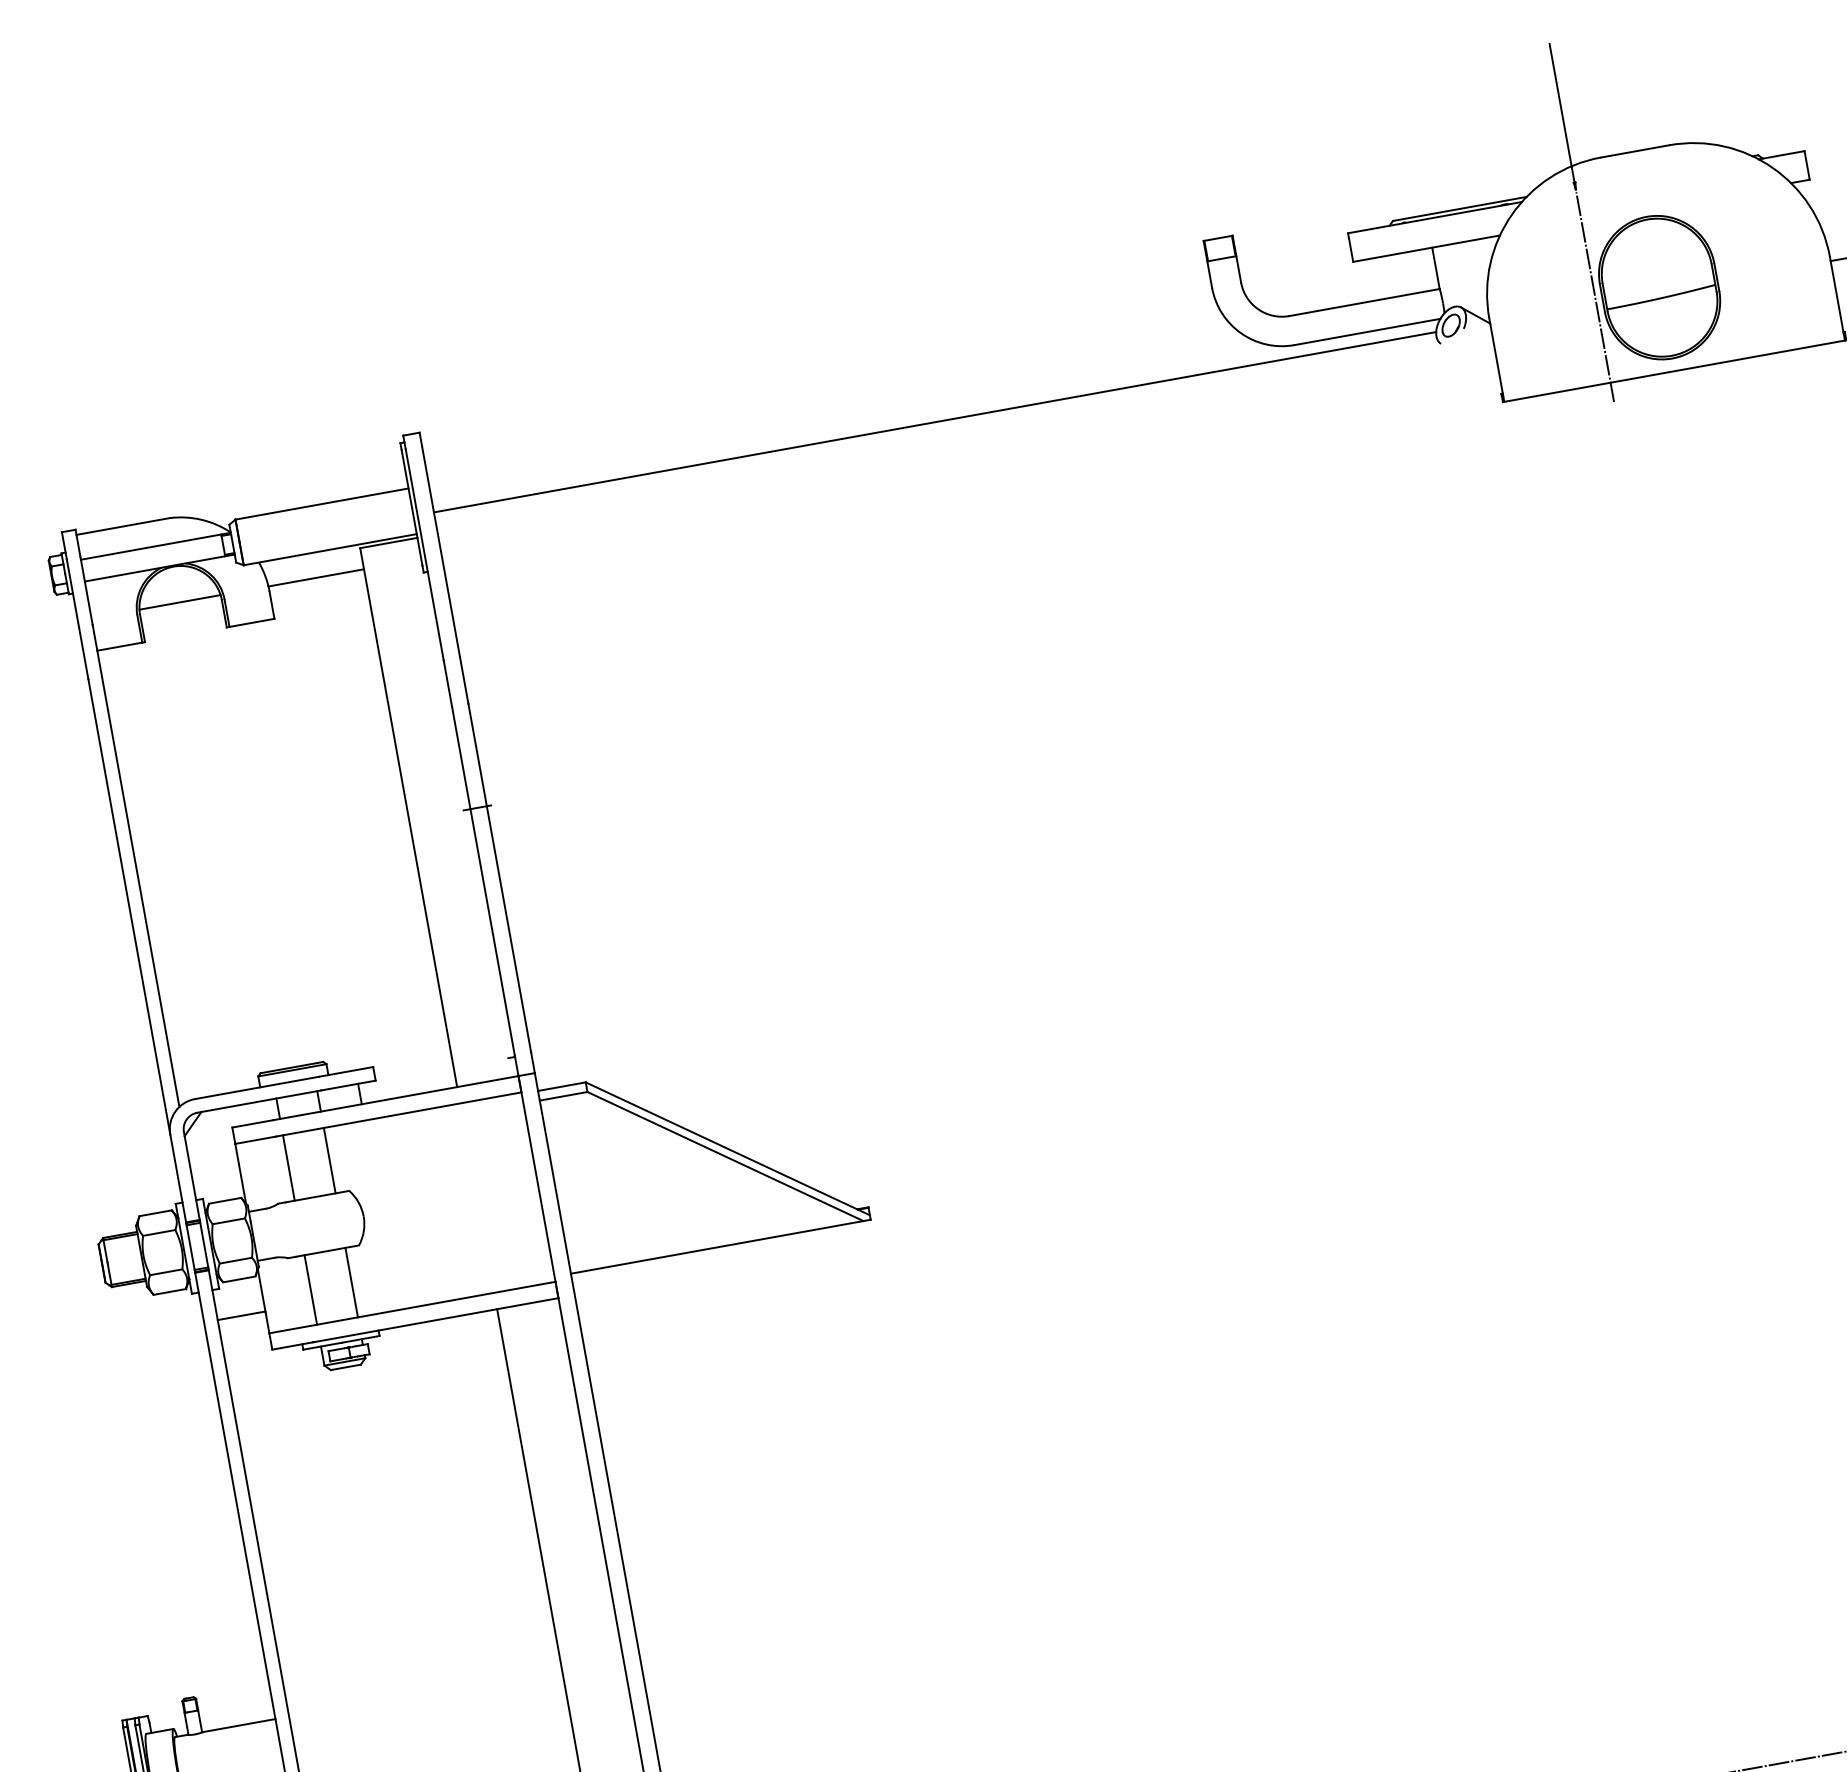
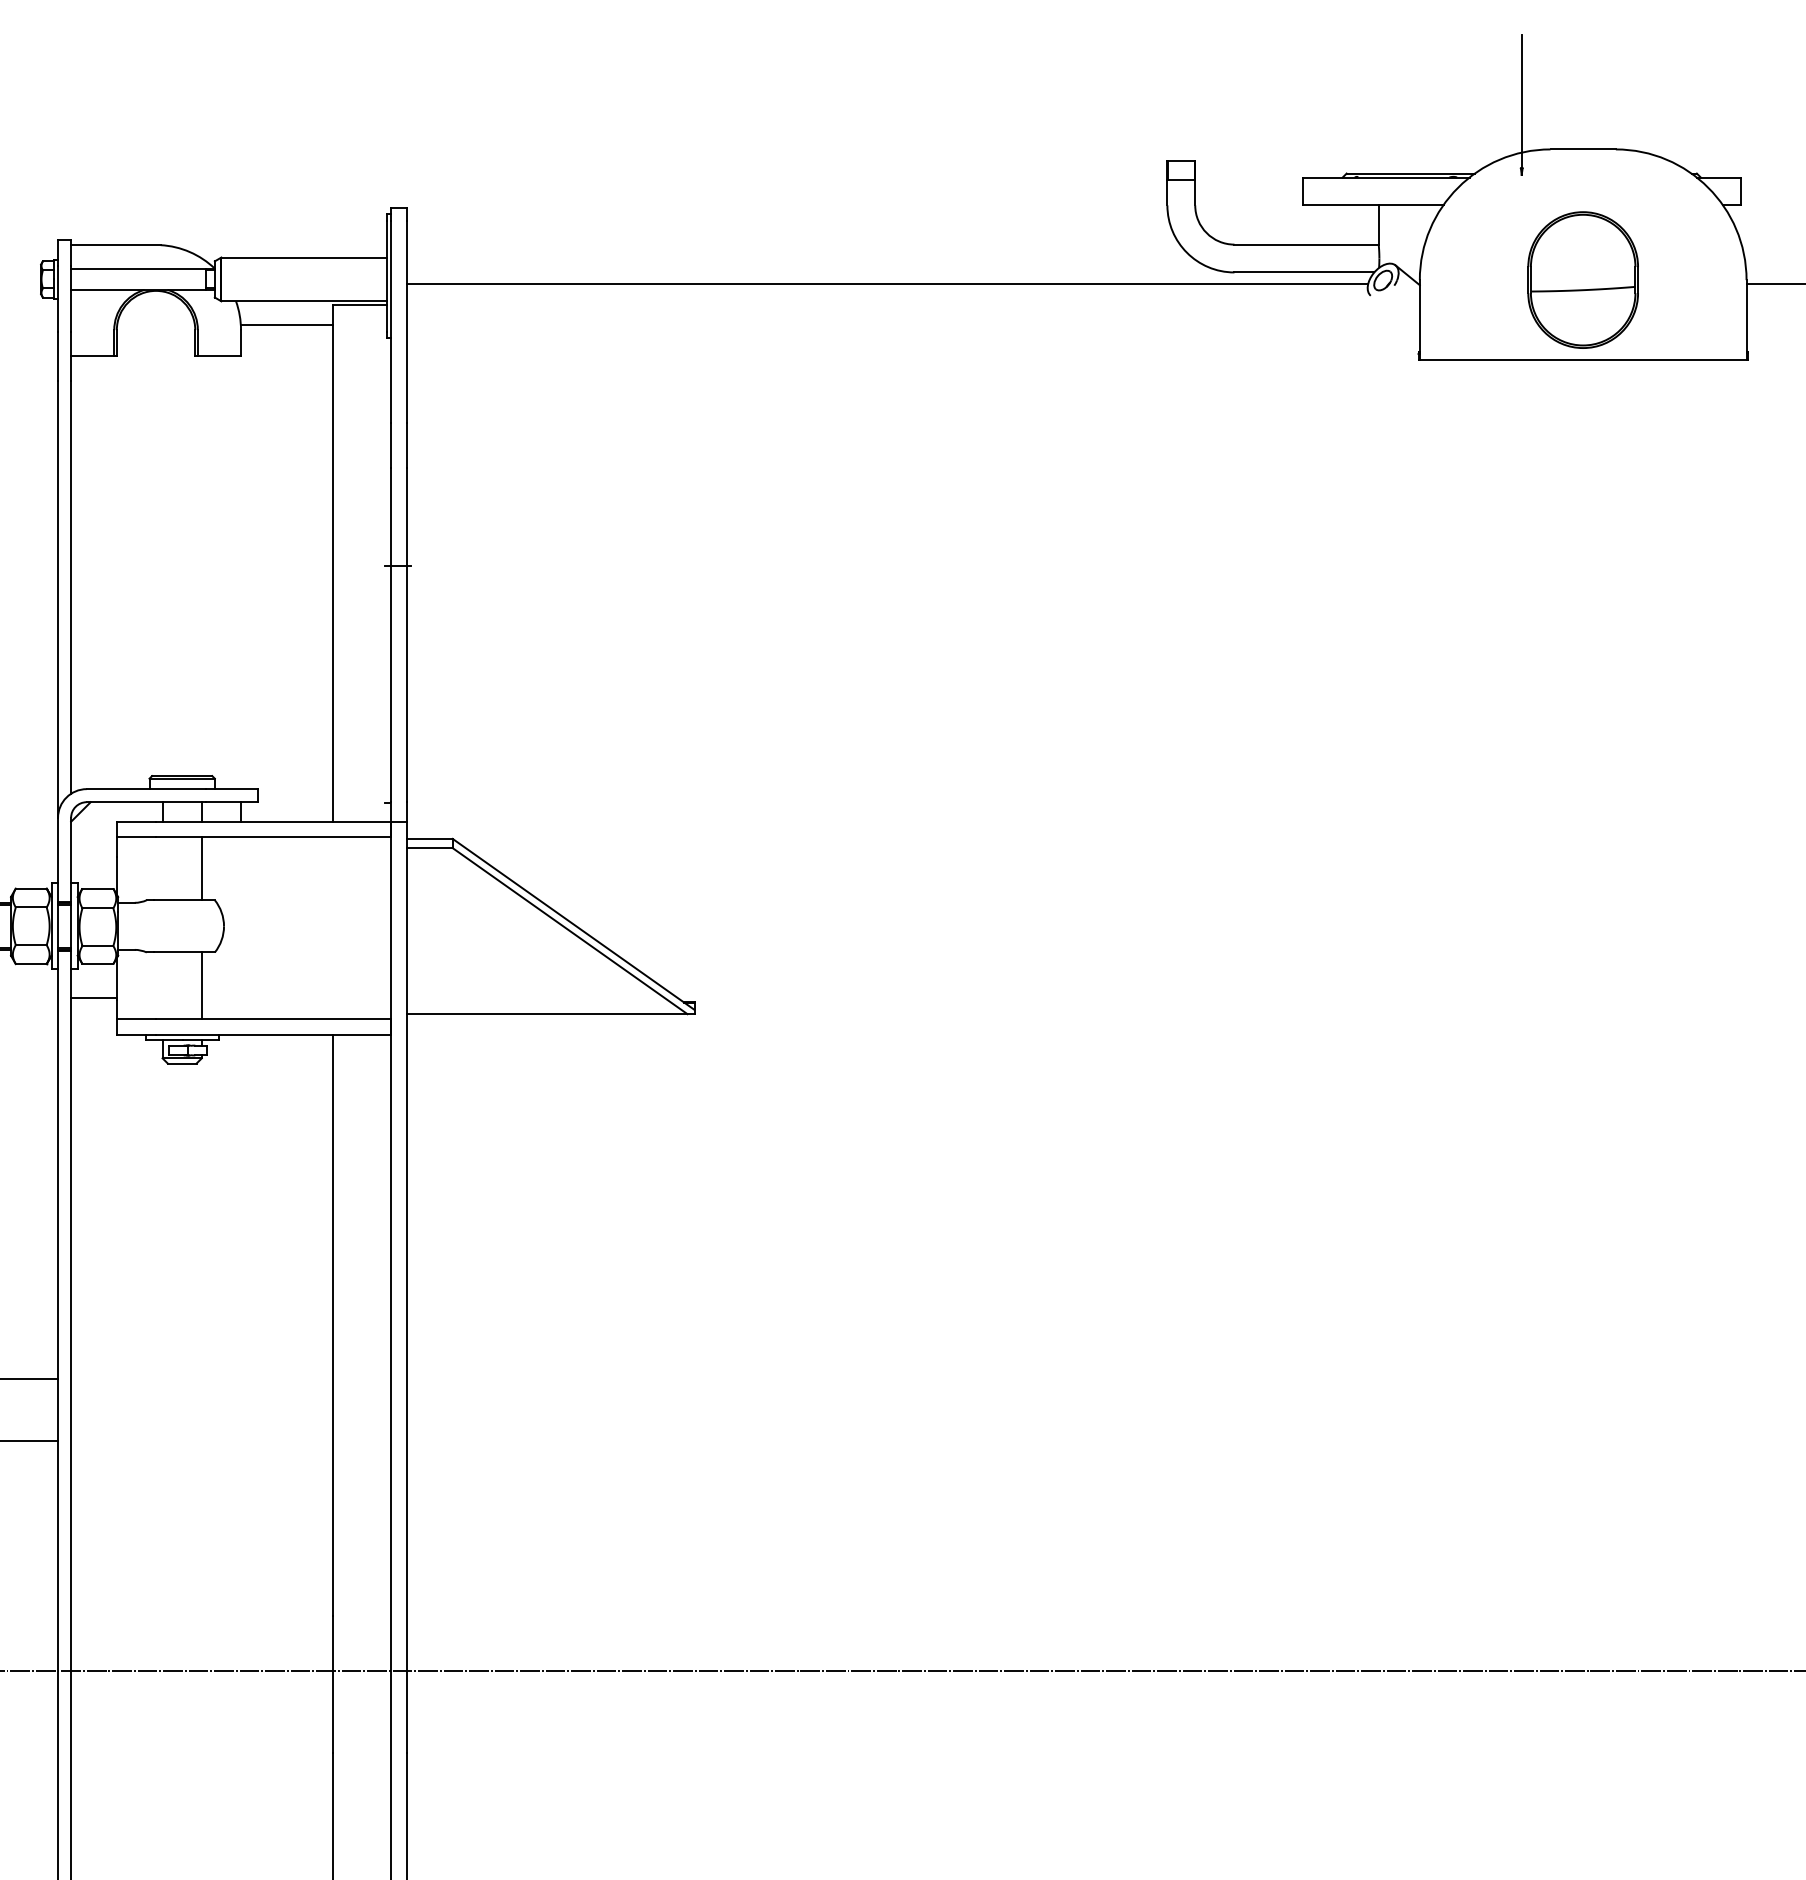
line: (1594, 296) -> (1521, 277), removed
line: (179, 602) -> (155, 325), removed
line: (288, 1167) -> (162, 868), removed
line: (310, 1289) -> (162, 985), removed

